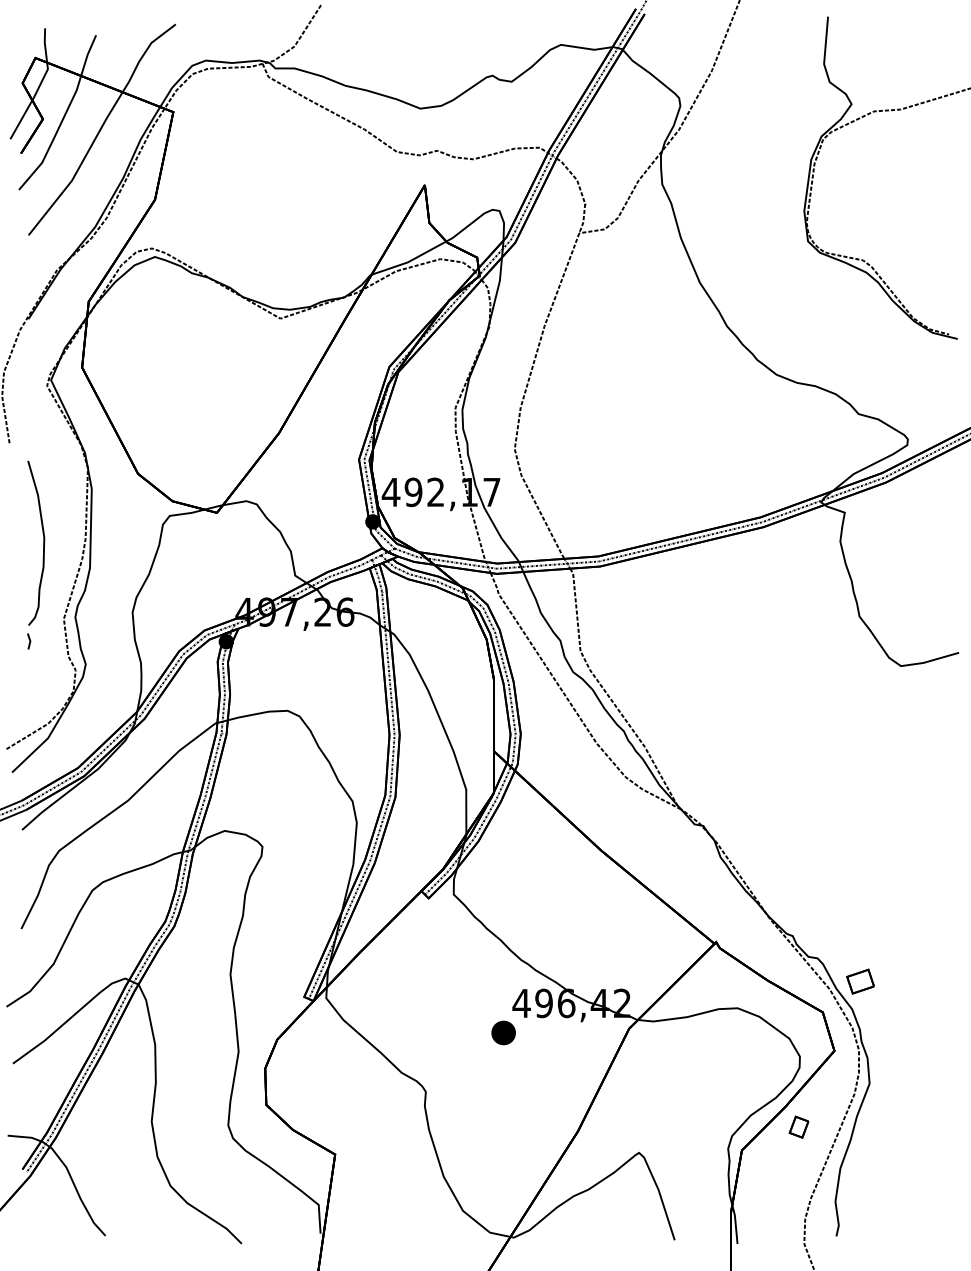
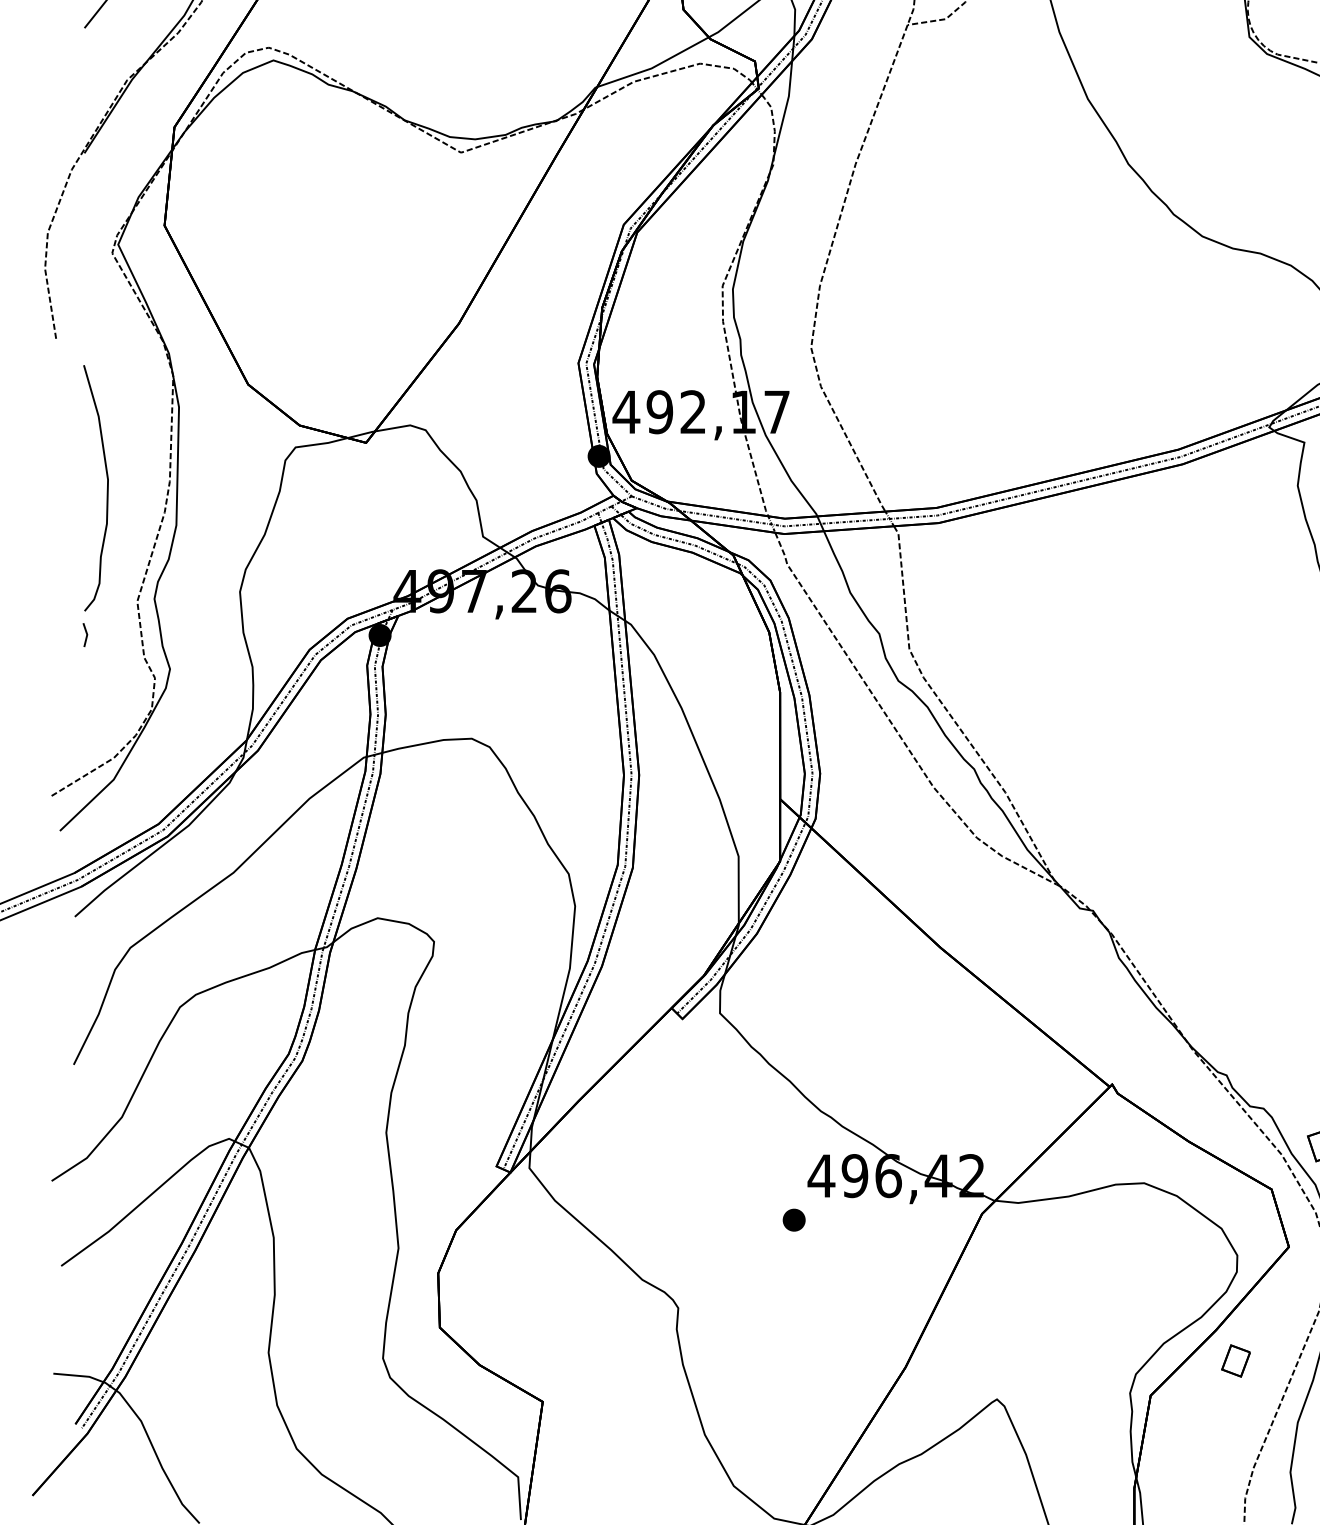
part: (502, 1032) -> (792, 1219), size x0.62

